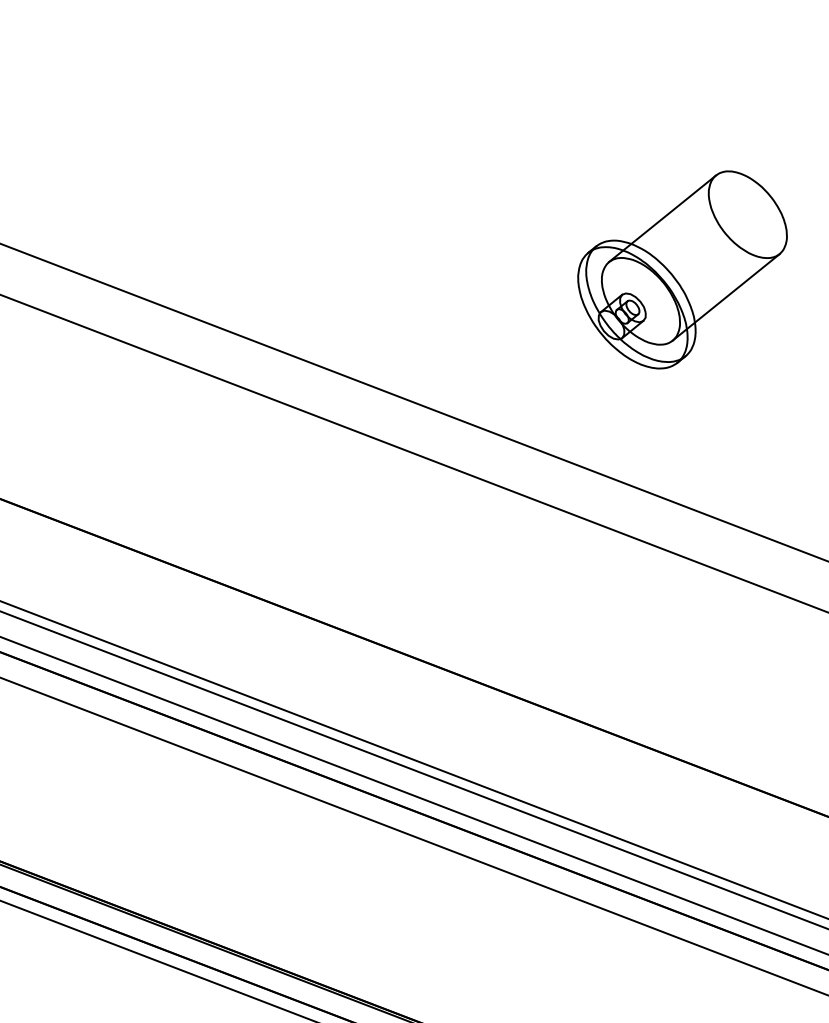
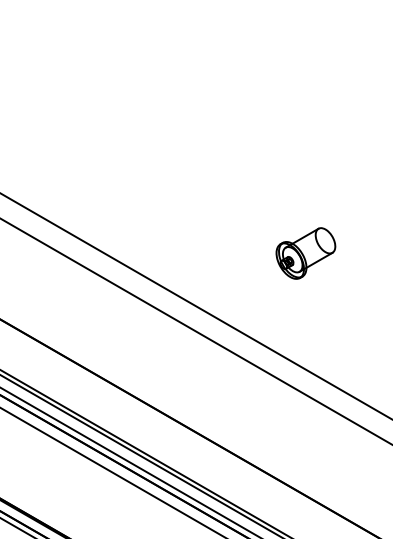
part: (683, 271) -> (305, 253), size x0.6

